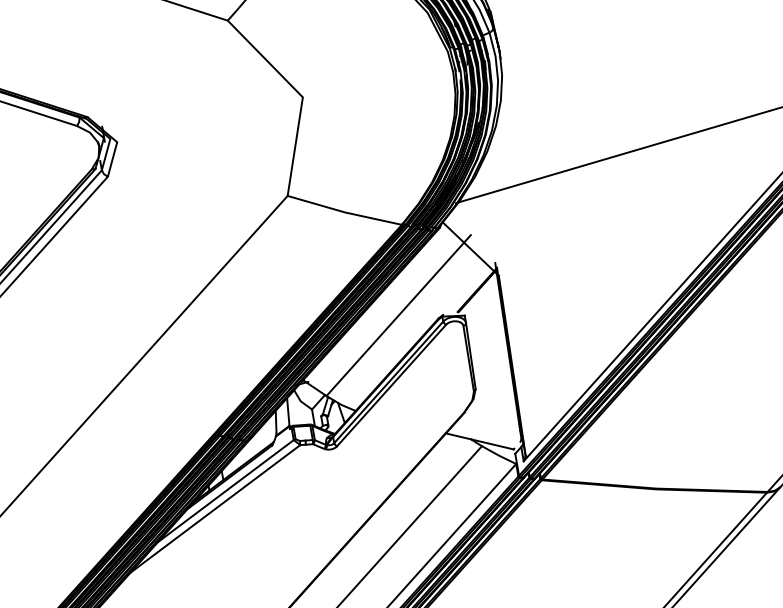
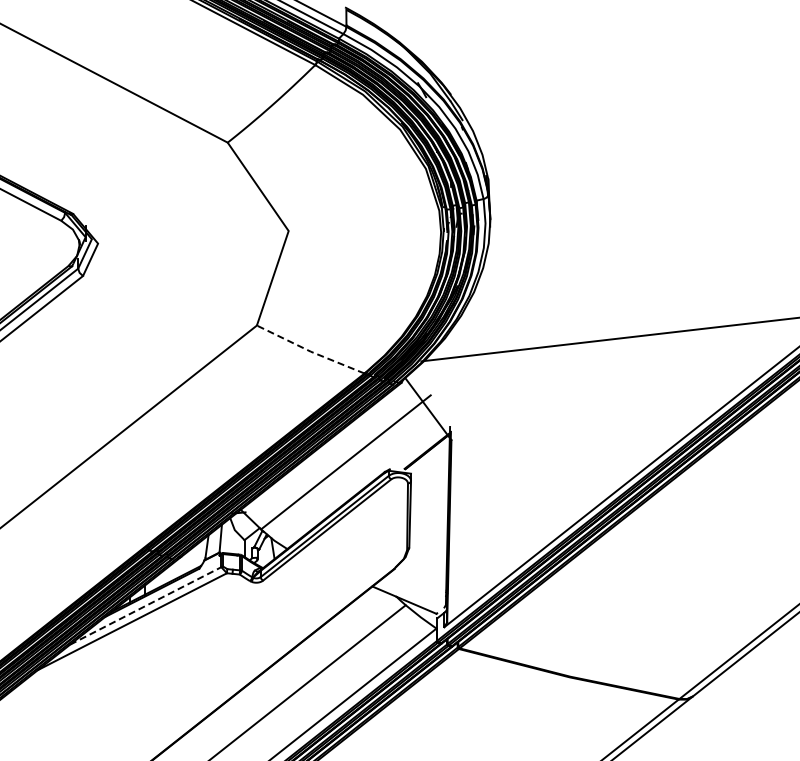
line: (344, 212) -> (310, 351), solid -> dashed
line: (225, 490) -> (145, 605), solid -> dashed

